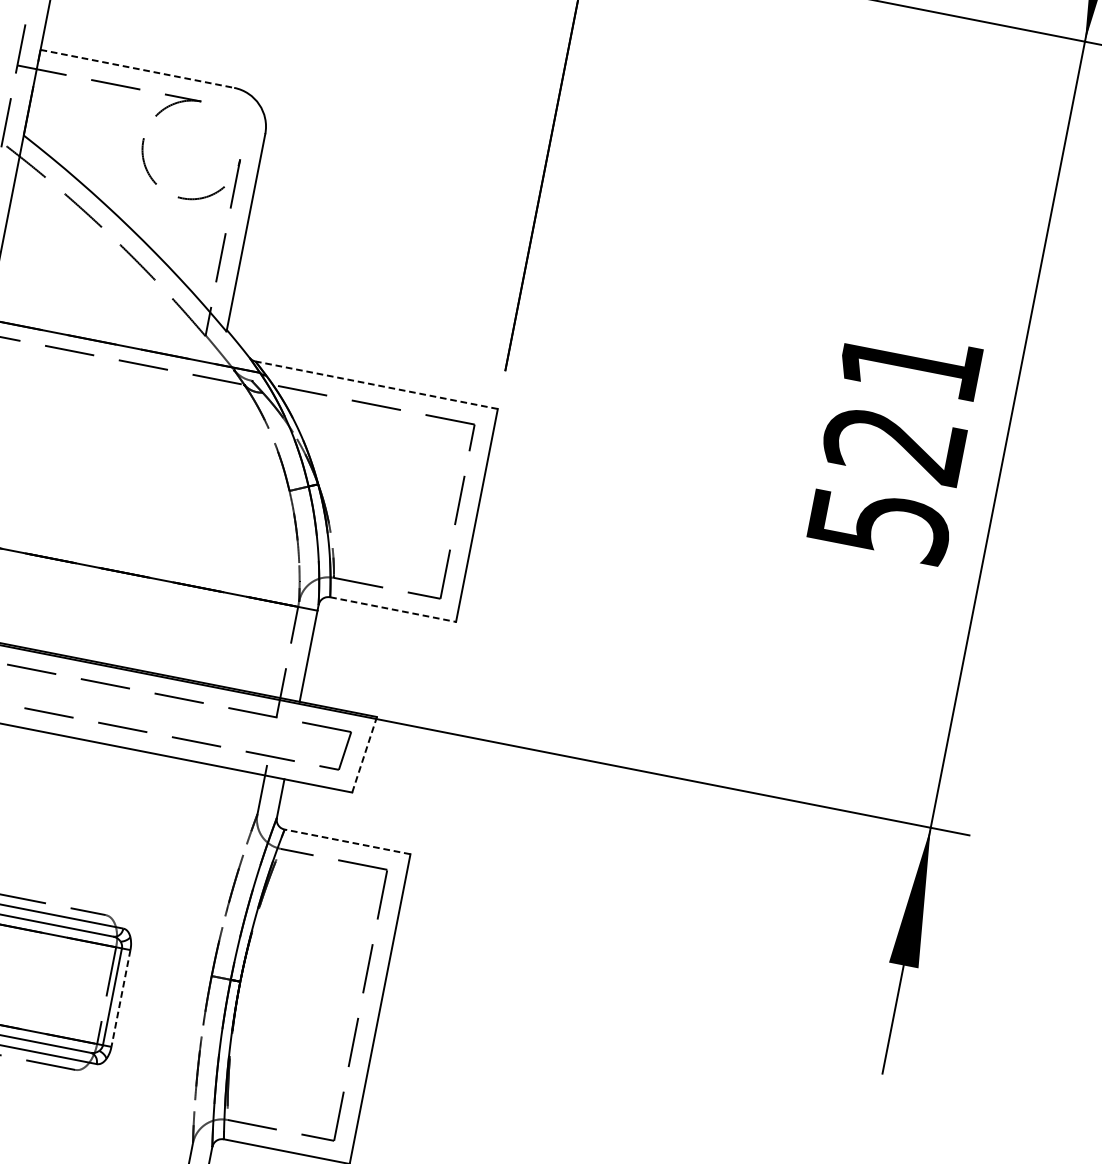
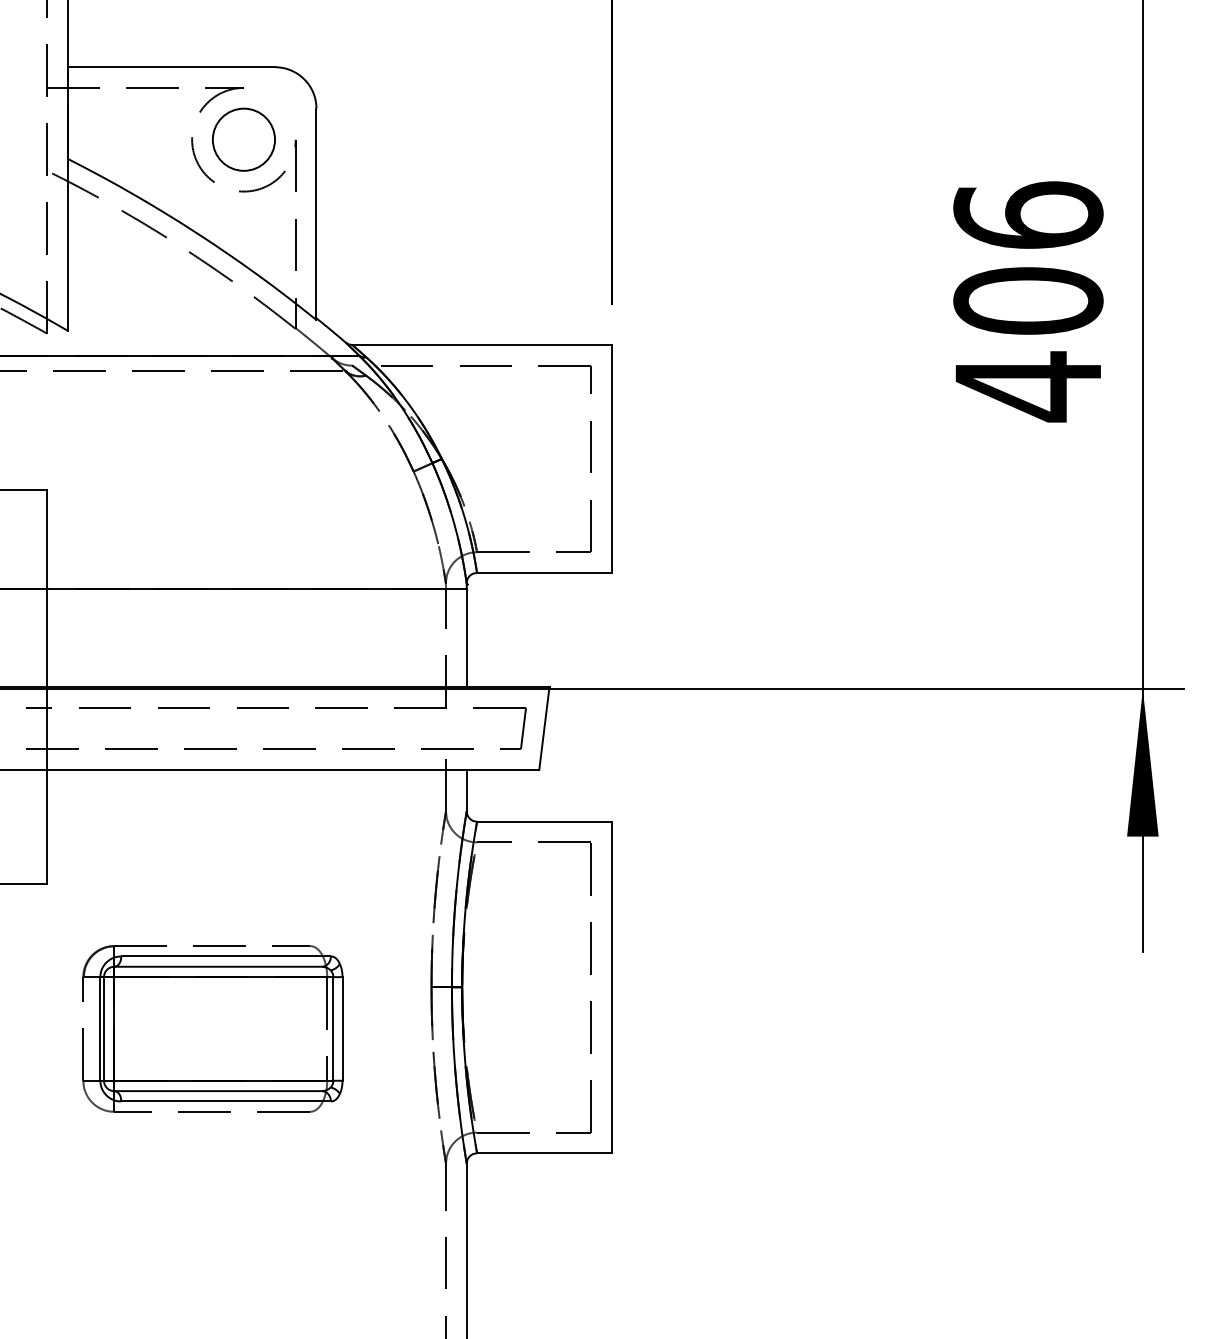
line: (137, 69) -> (171, 67), dashed -> solid
circle: (191, 149) -> (243, 139), added
line: (377, 384) -> (482, 344), dashed -> solid
text: (894, 444) -> (1028, 301), 521 -> 406
line: (393, 609) -> (544, 572), dashed -> solid
line: (364, 754) -> (544, 728), dashed -> solid
line: (346, 841) -> (543, 821), dashed -> solid
line: (121, 998) -> (342, 1028), dashed -> solid

